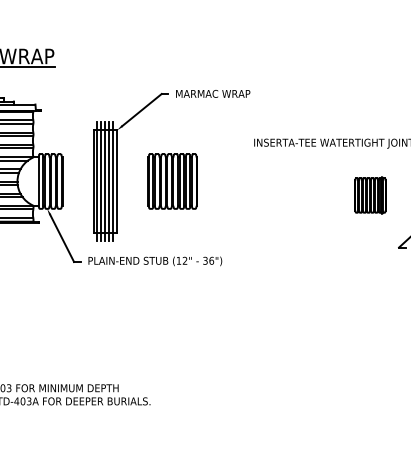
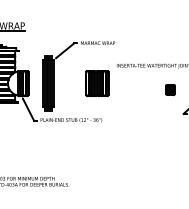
part: (172, 181) -> (97, 83), moved
part: (370, 194) -> (170, 89), size x0.6

